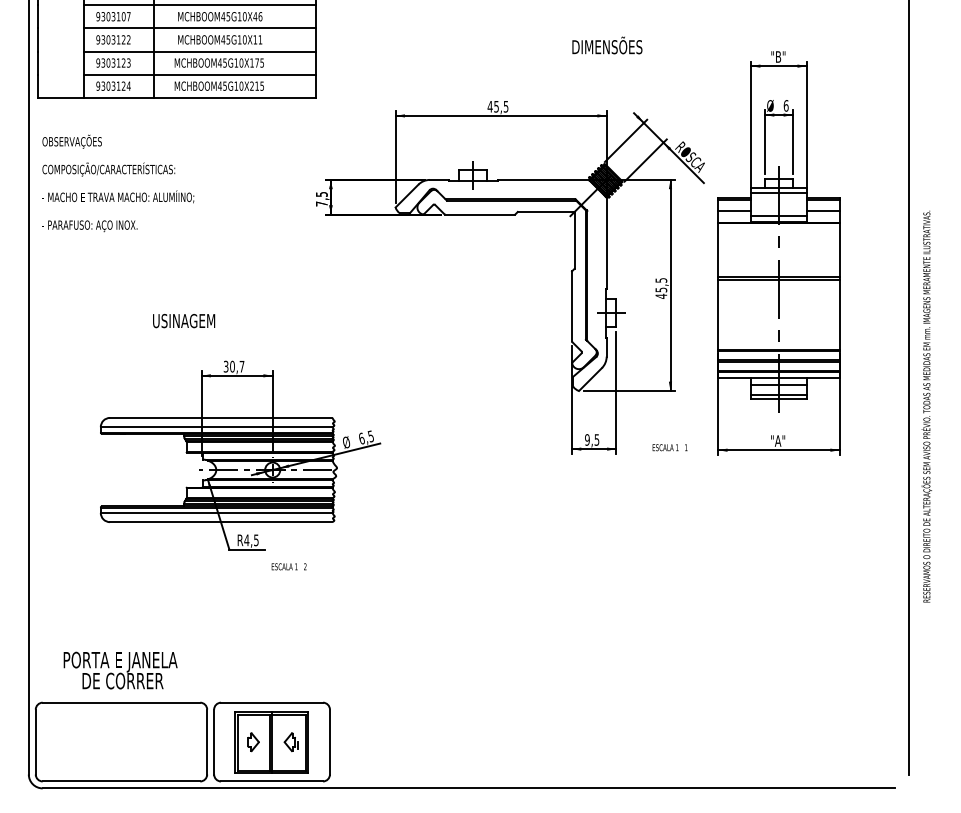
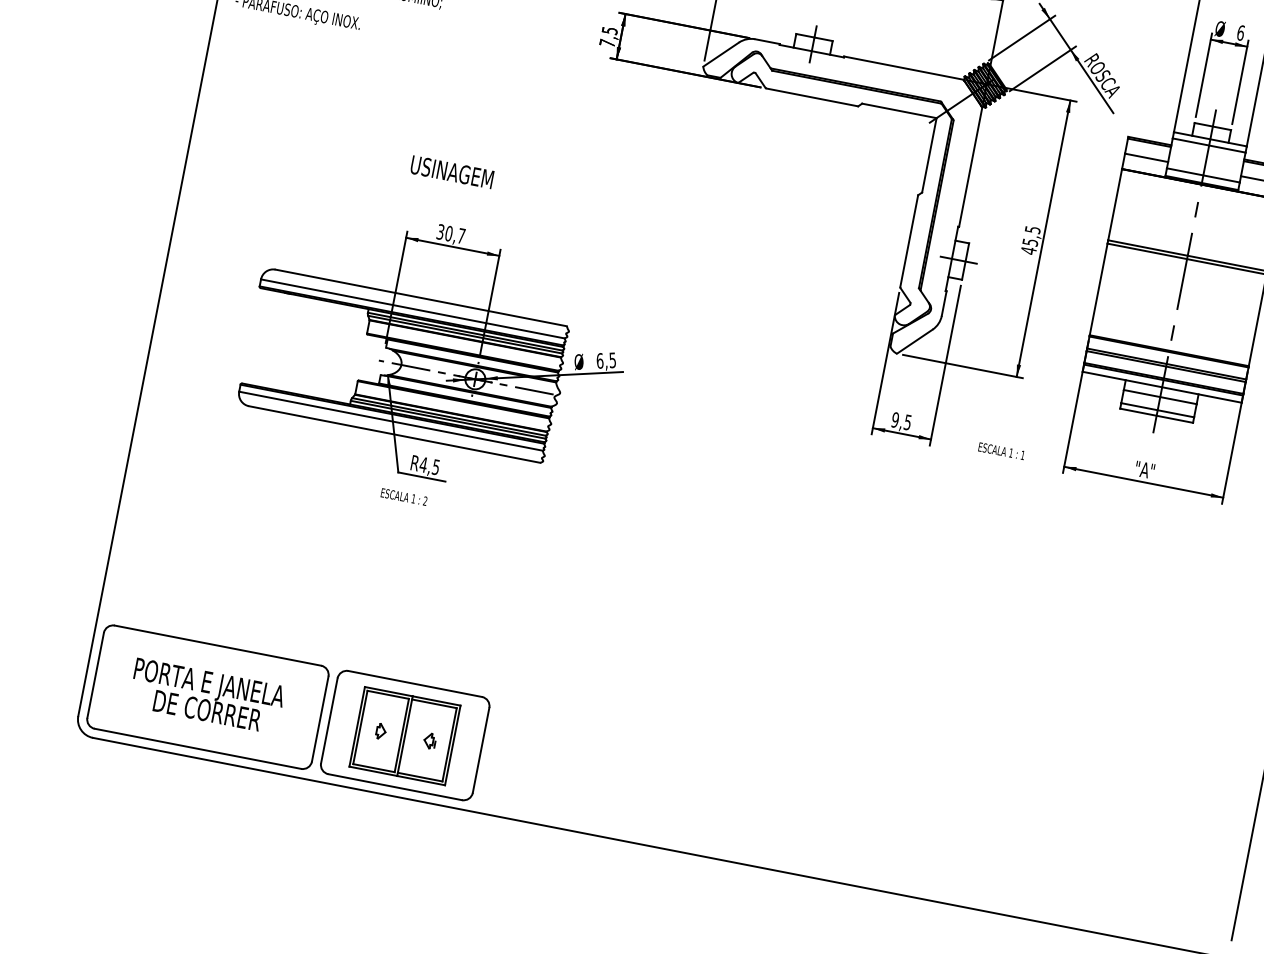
text: (184, 321) -> (452, 172), moved
text: (288, 566) -> (403, 496), moved
text: (120, 670) -> (206, 696), moved
part: (253, 742) -> (380, 731), size x0.62
part: (290, 742) -> (429, 740), size x0.62

